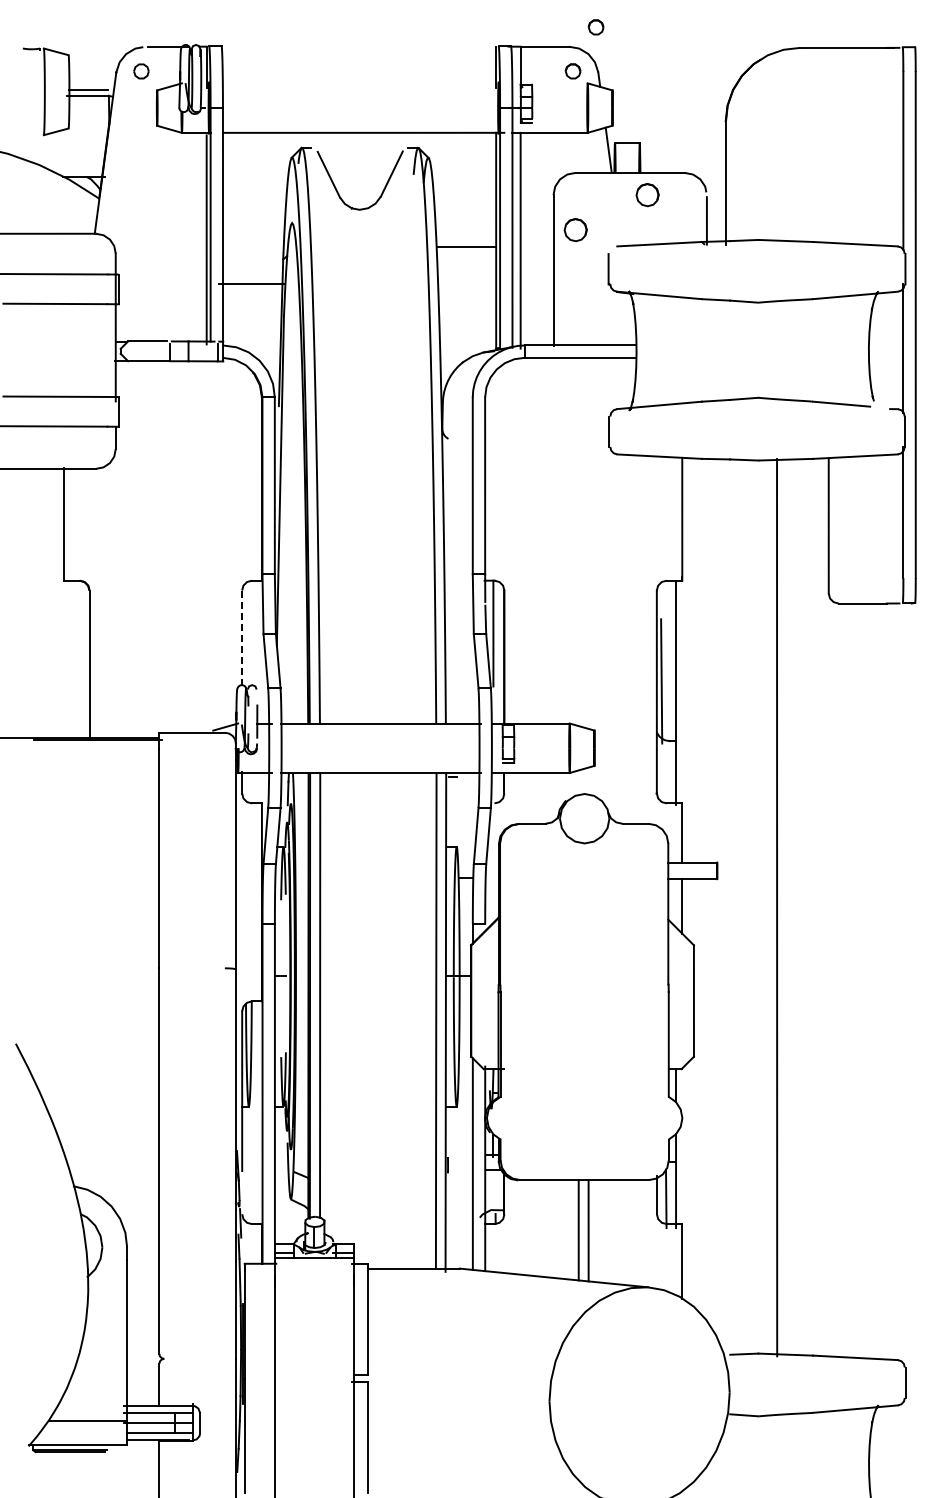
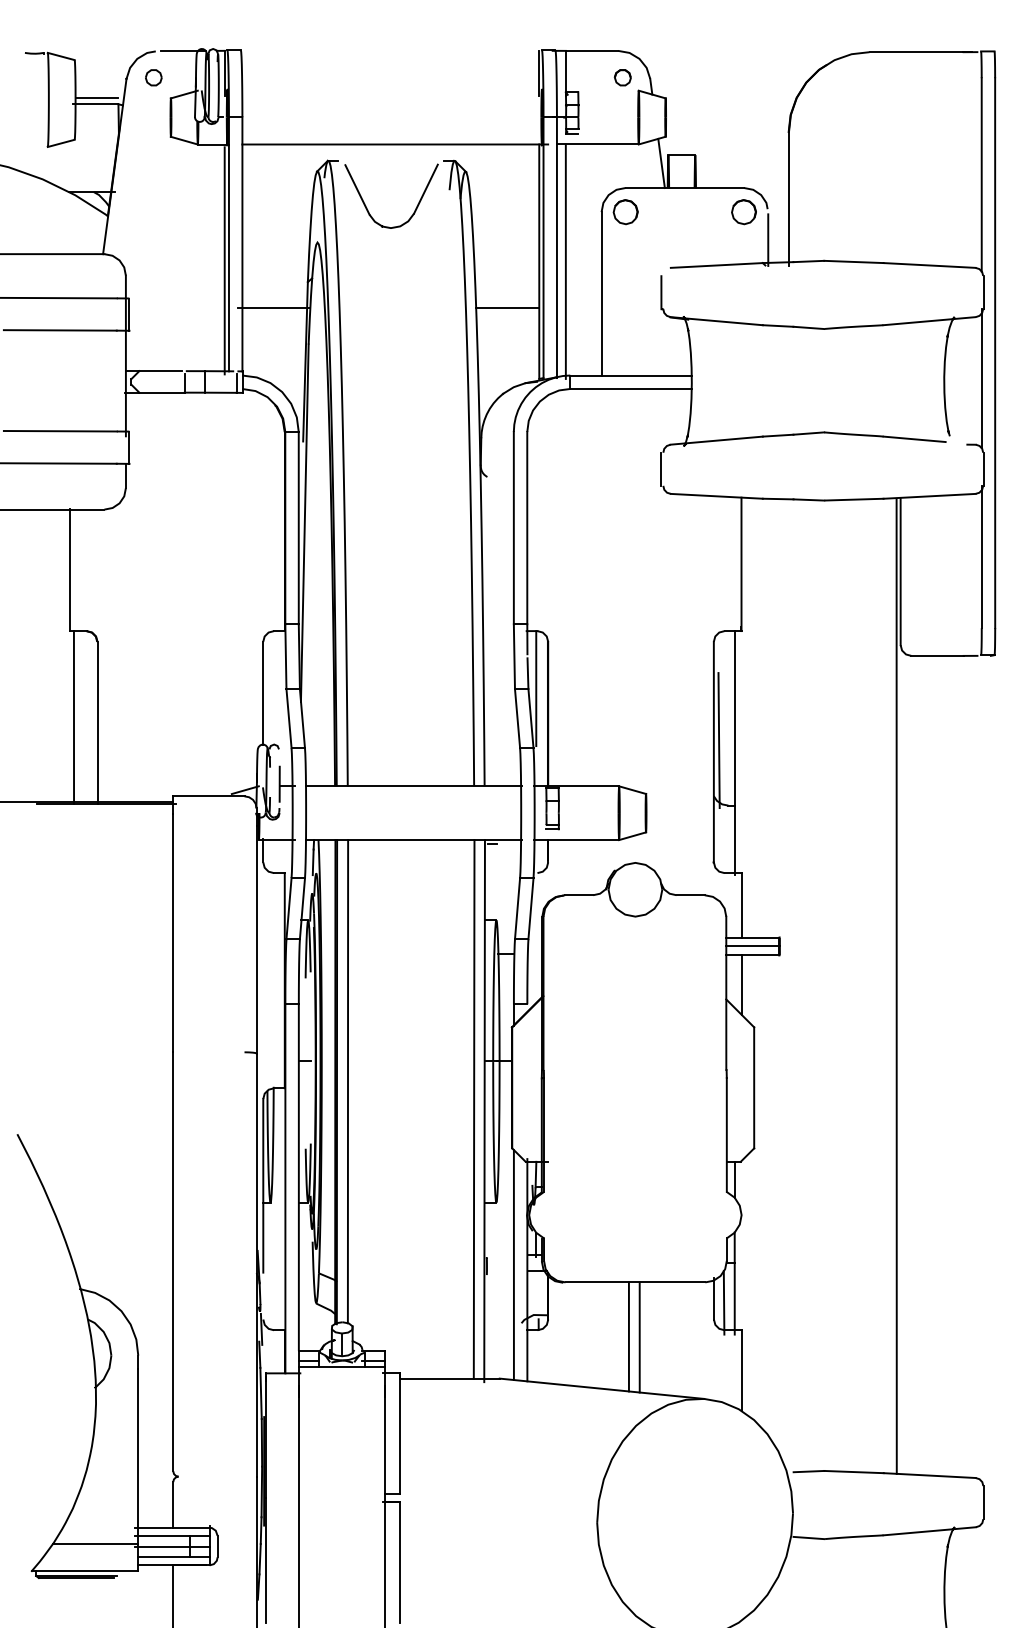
part: (595, 27) -> (647, 30), removed
part: (647, 195) -> (743, 212), moved
part: (575, 230) -> (625, 212), moved
line: (466, 246) -> (507, 308), moved
line: (242, 638) -> (263, 693), dashed -> solid
line: (67, 659) -> (73, 716), added
line: (692, 870) -> (752, 946), added
line: (777, 907) -> (897, 986), moved

